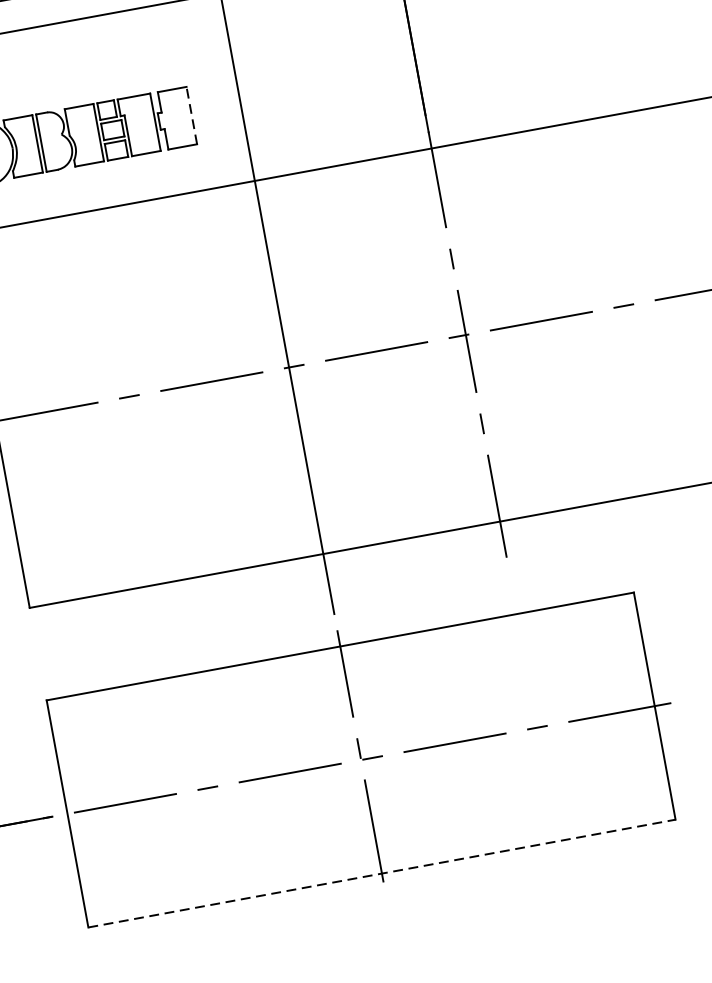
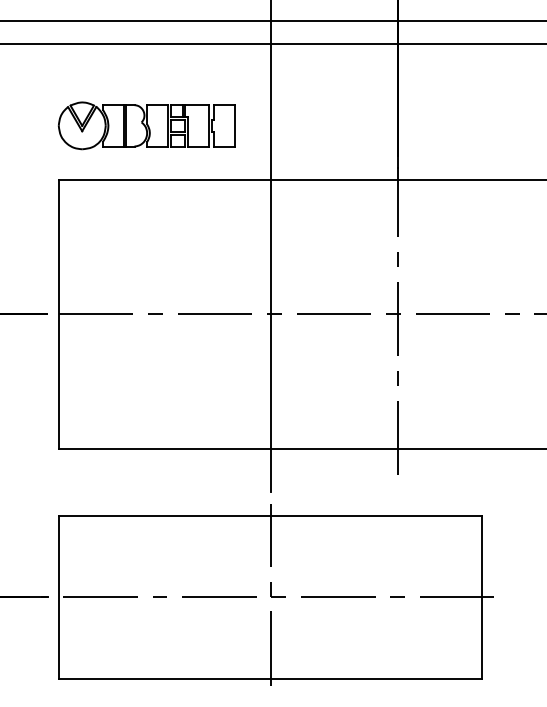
line: (192, 114) -> (235, 125), dashed -> solid
line: (381, 873) -> (270, 679), dashed -> solid

